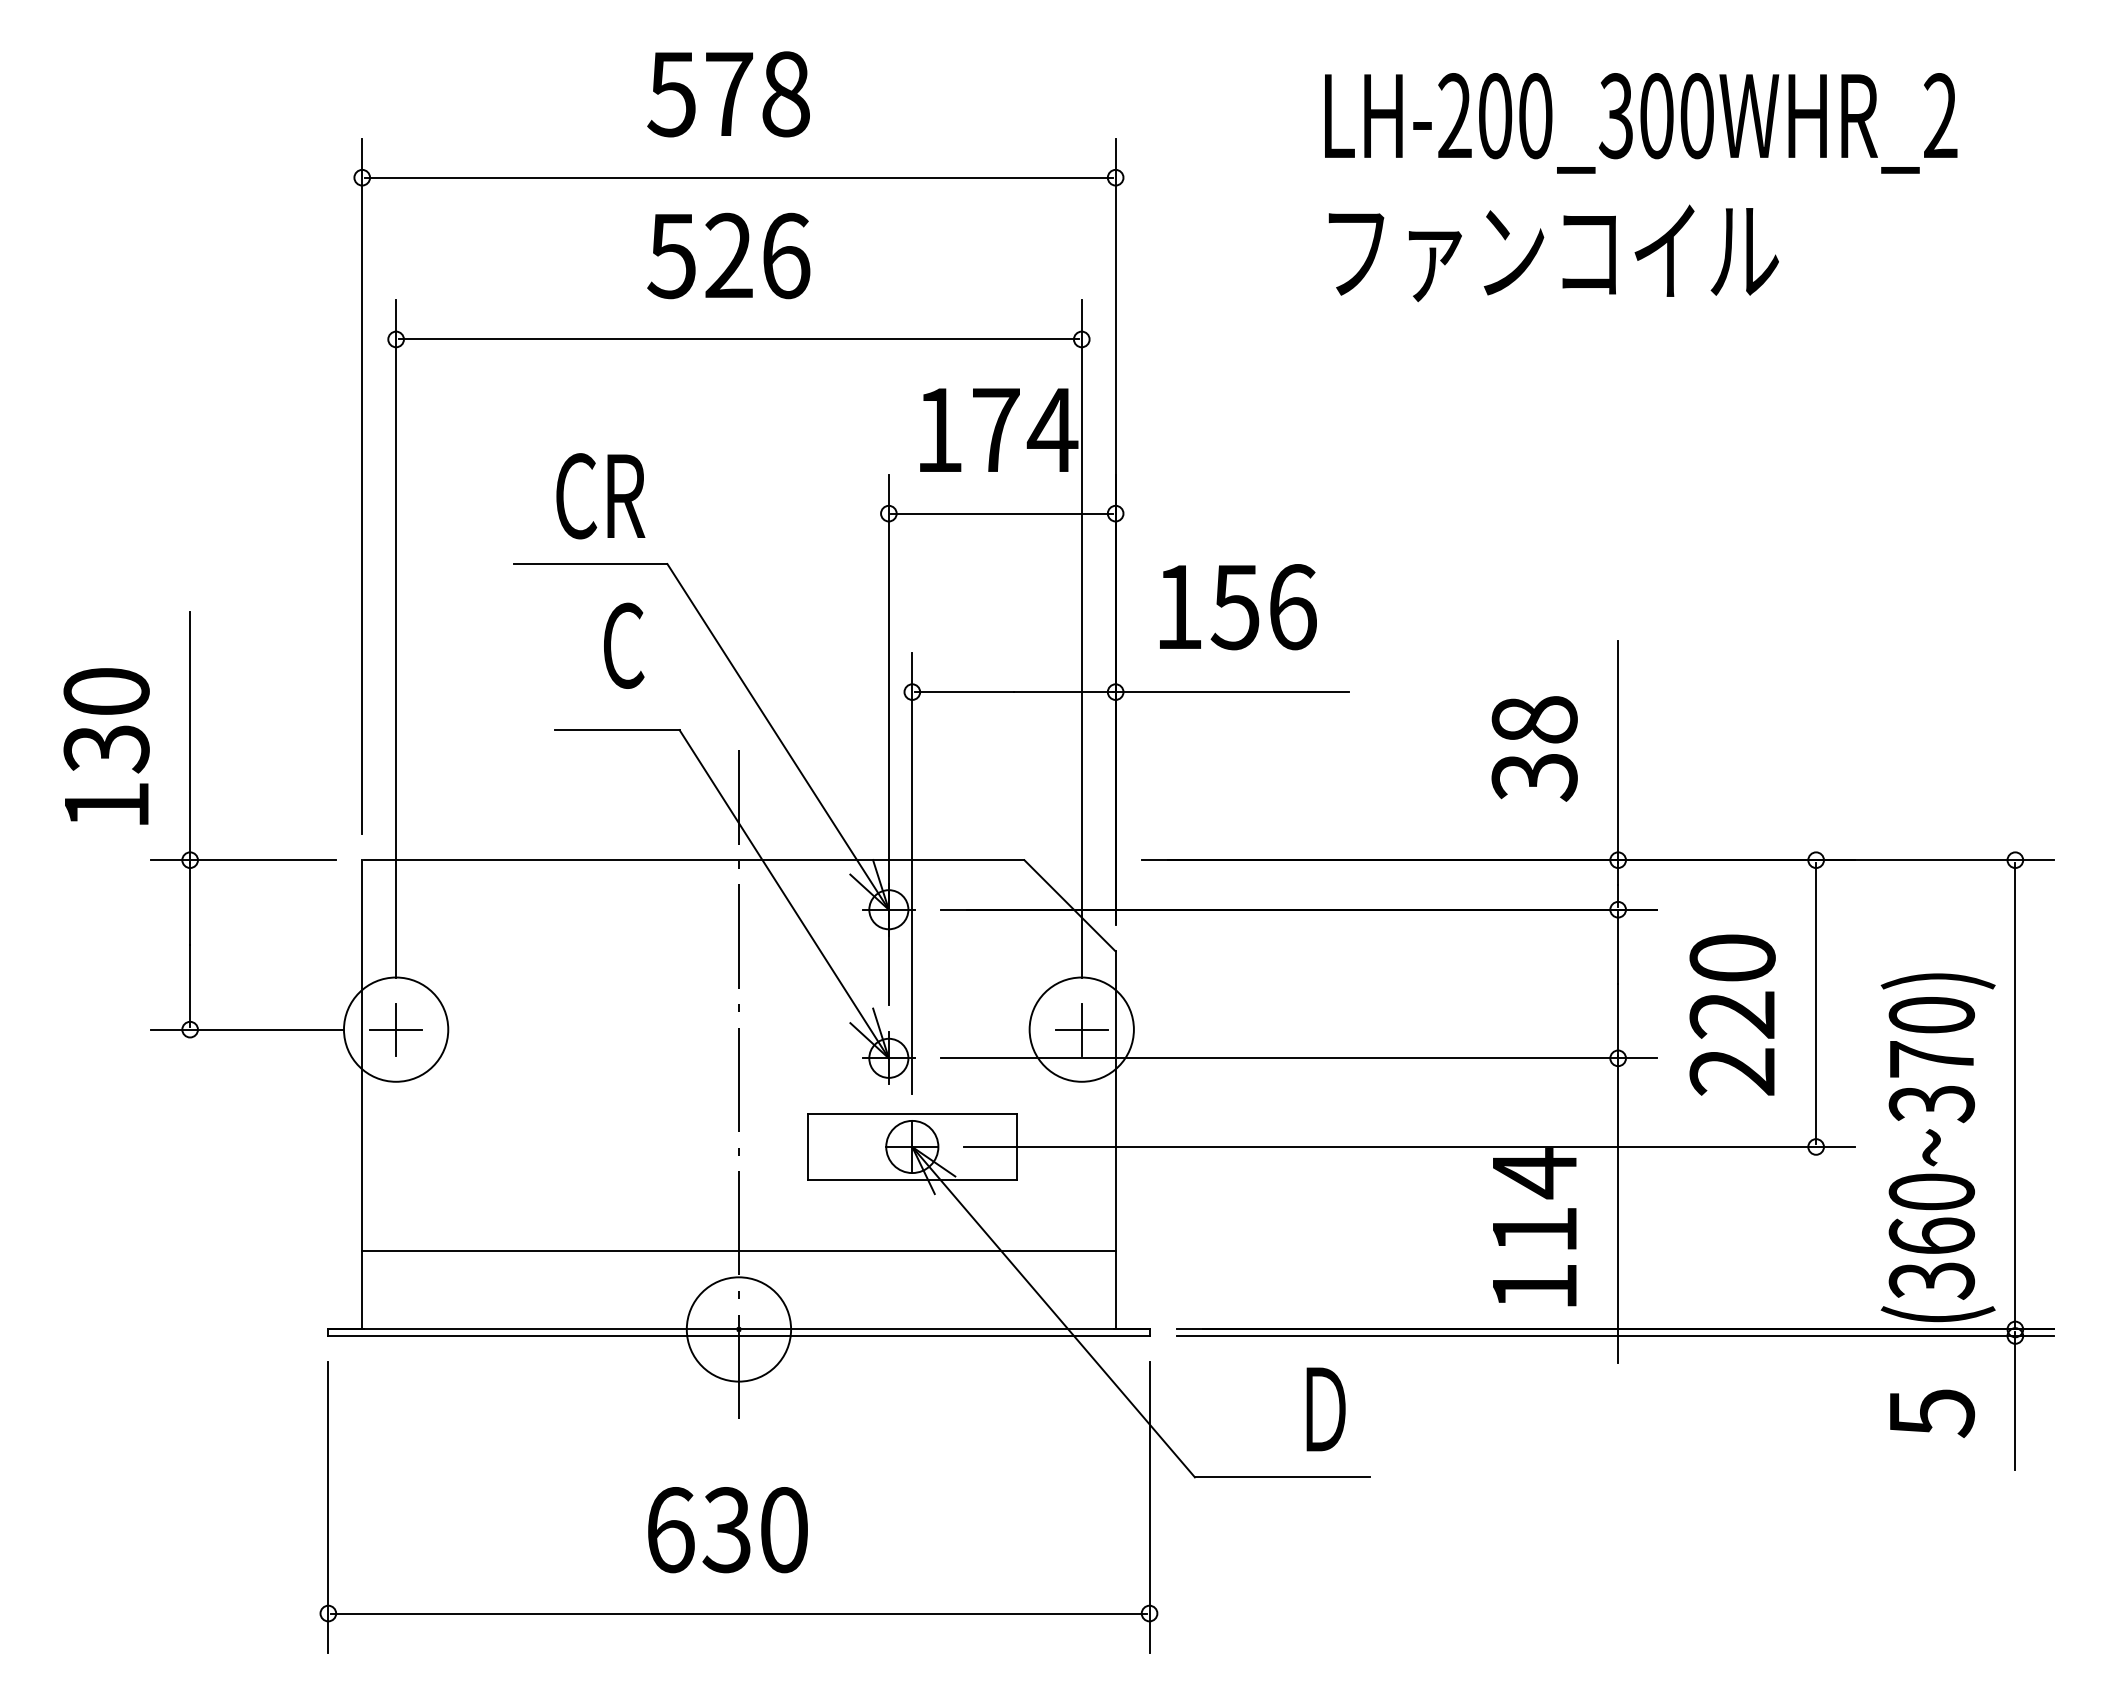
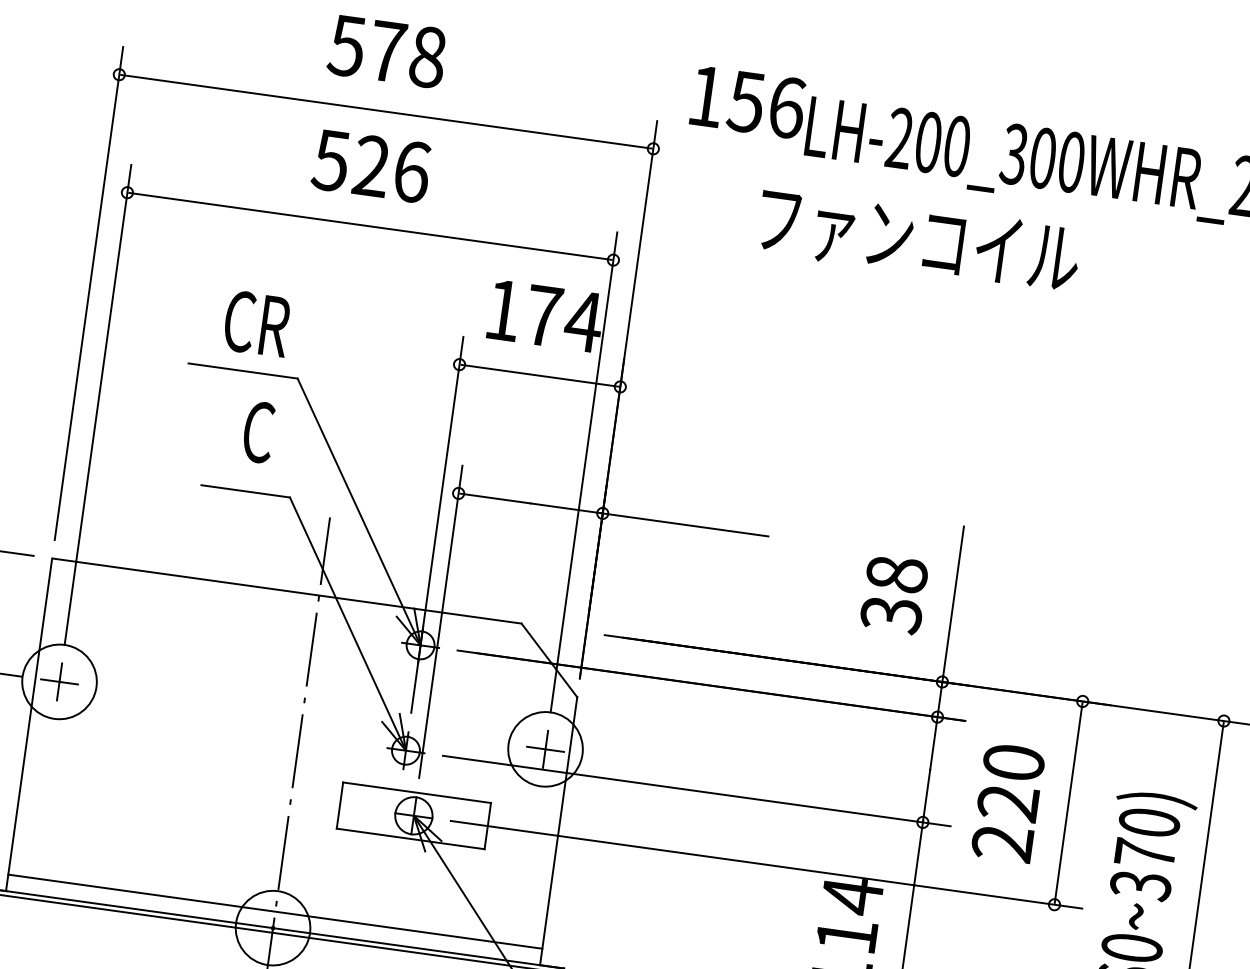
text: (1553, 253) -> (918, 240), moved
text: (1238, 607) -> (748, 102), moved
line: (738, 1251) -> (274, 911), moved

